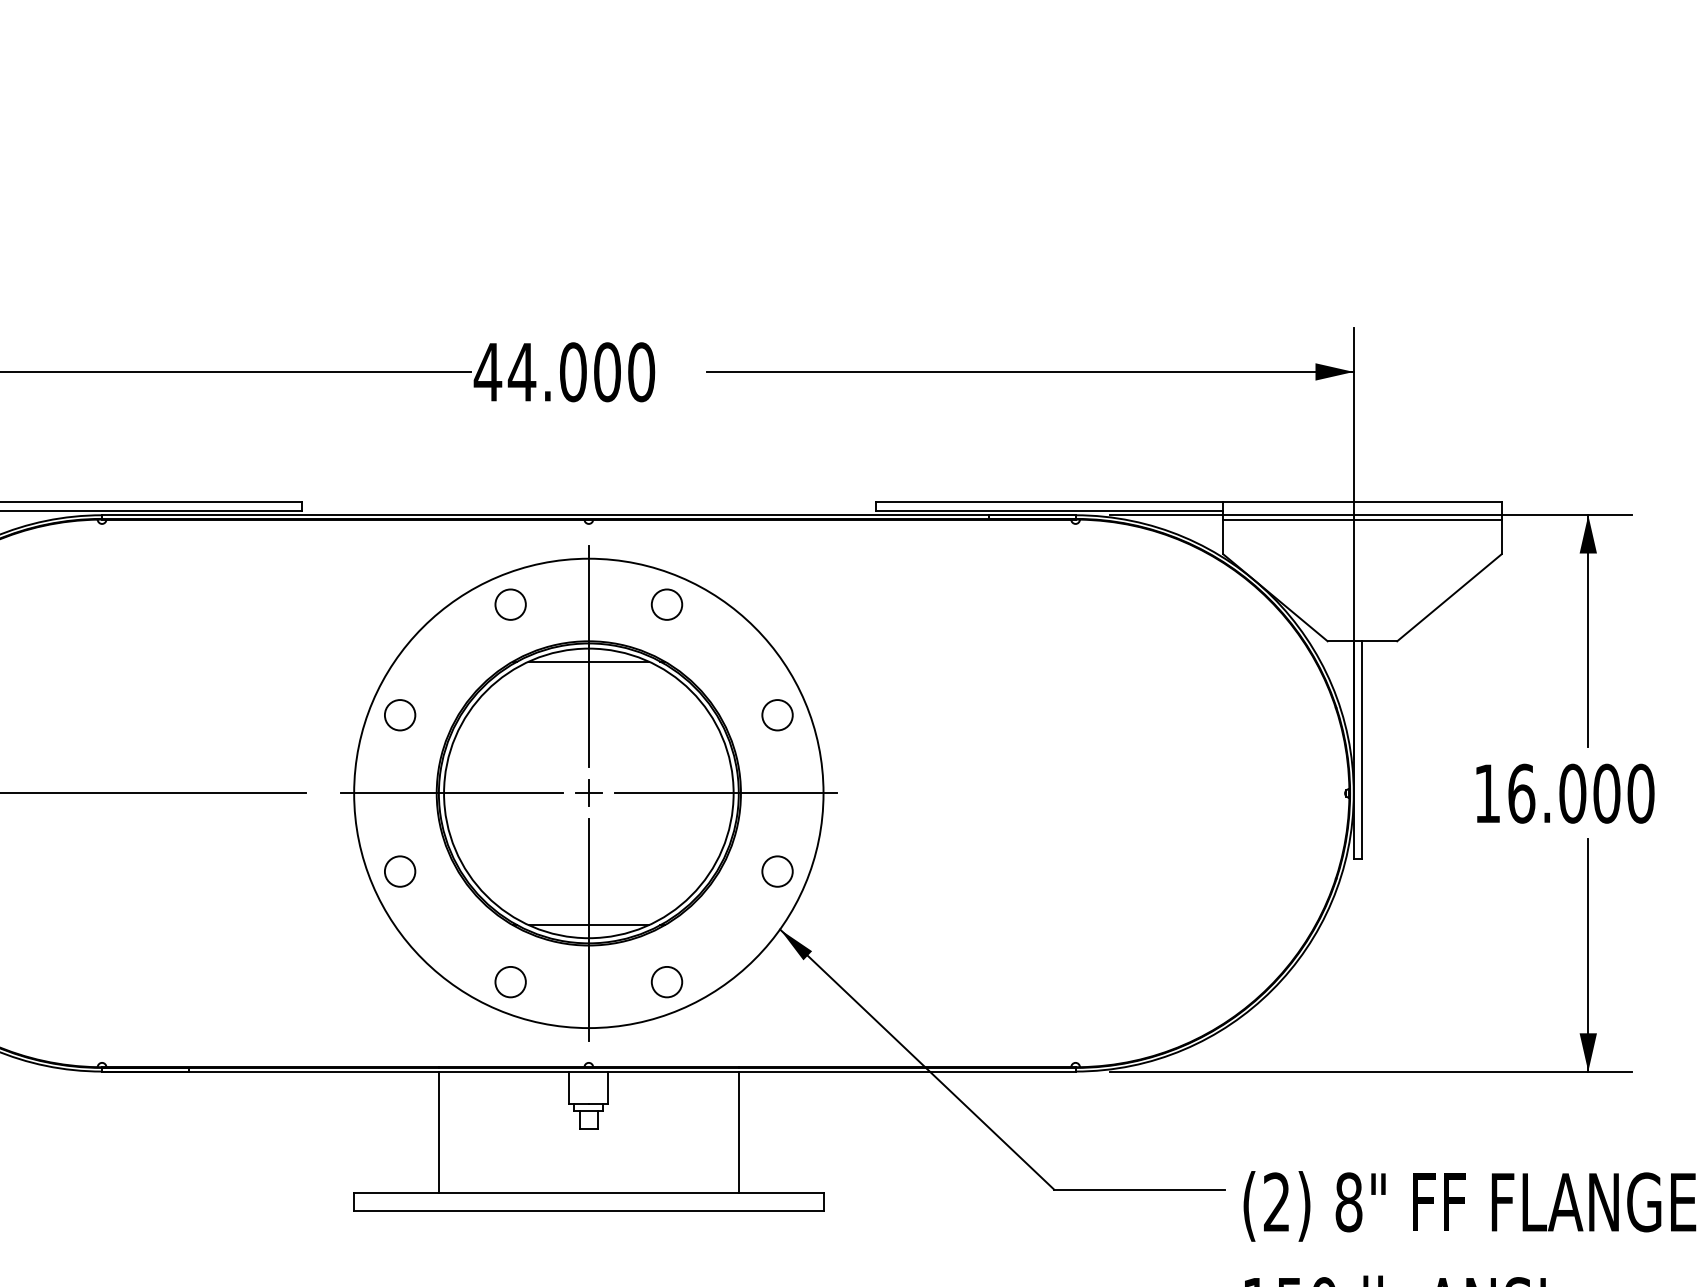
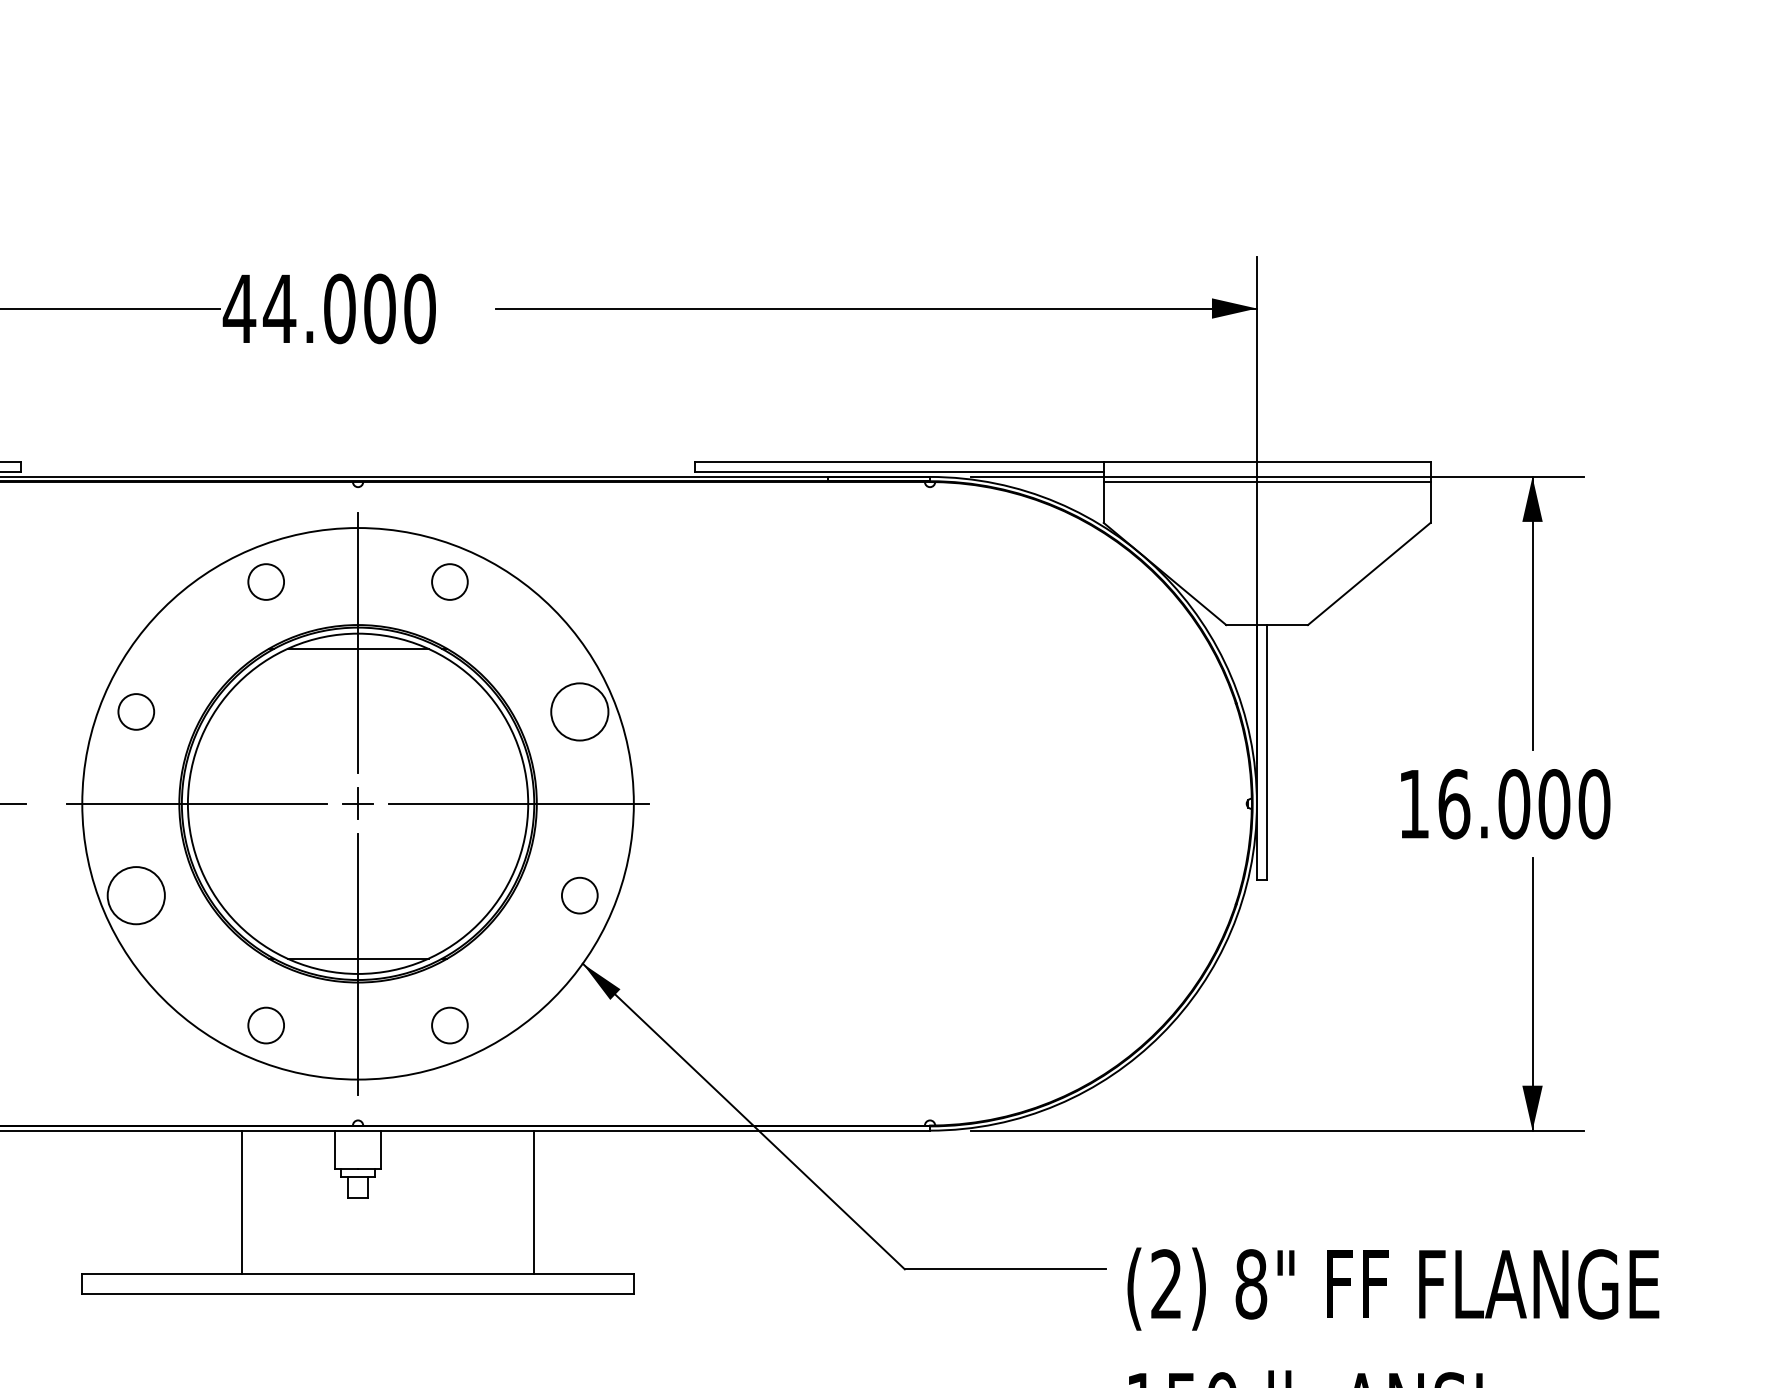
circle: (777, 715) -> (579, 712), size x1.6
circle: (399, 871) -> (135, 895), size x1.6
line: (438, 1132) -> (241, 1202), moved

